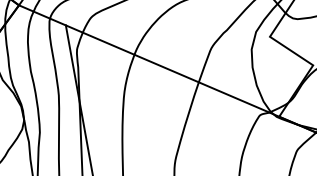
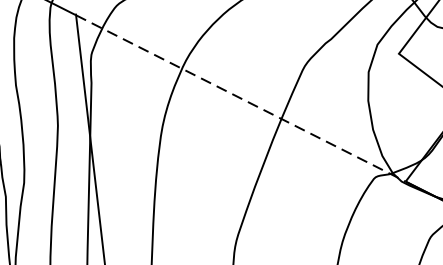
line: (173, 71) -> (242, 99), solid -> dashed

